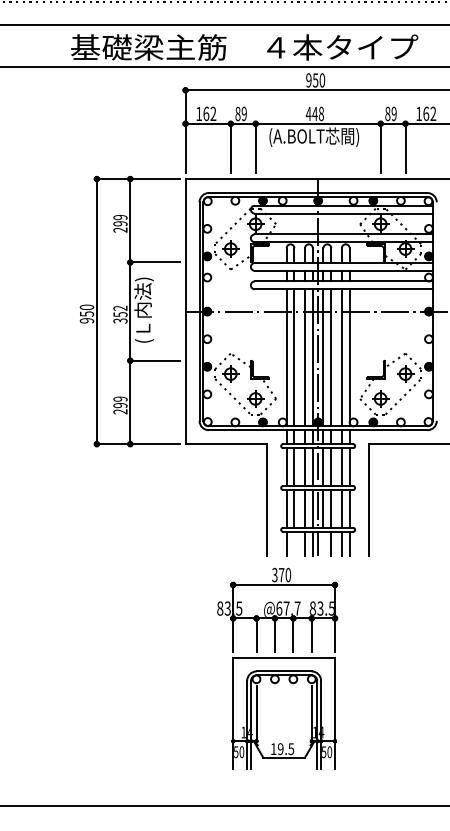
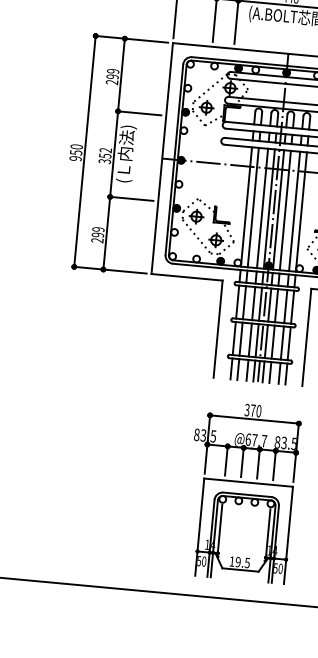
line: (294, 543) -> (238, 369), added
line: (323, 543) -> (263, 371), added
part: (277, 668) -> (241, 491), moved

